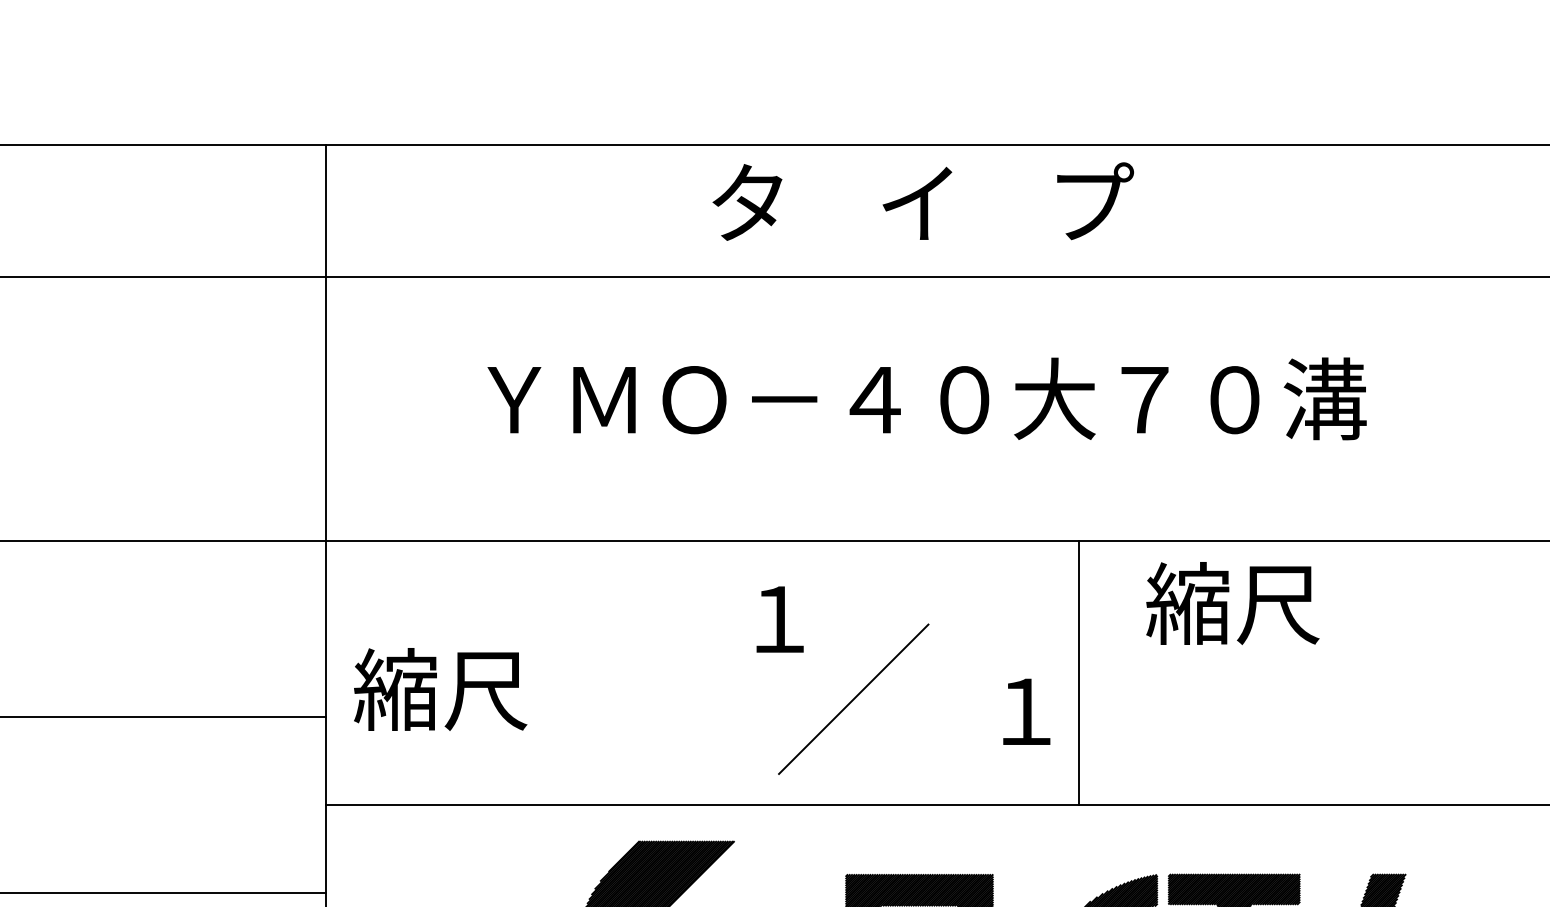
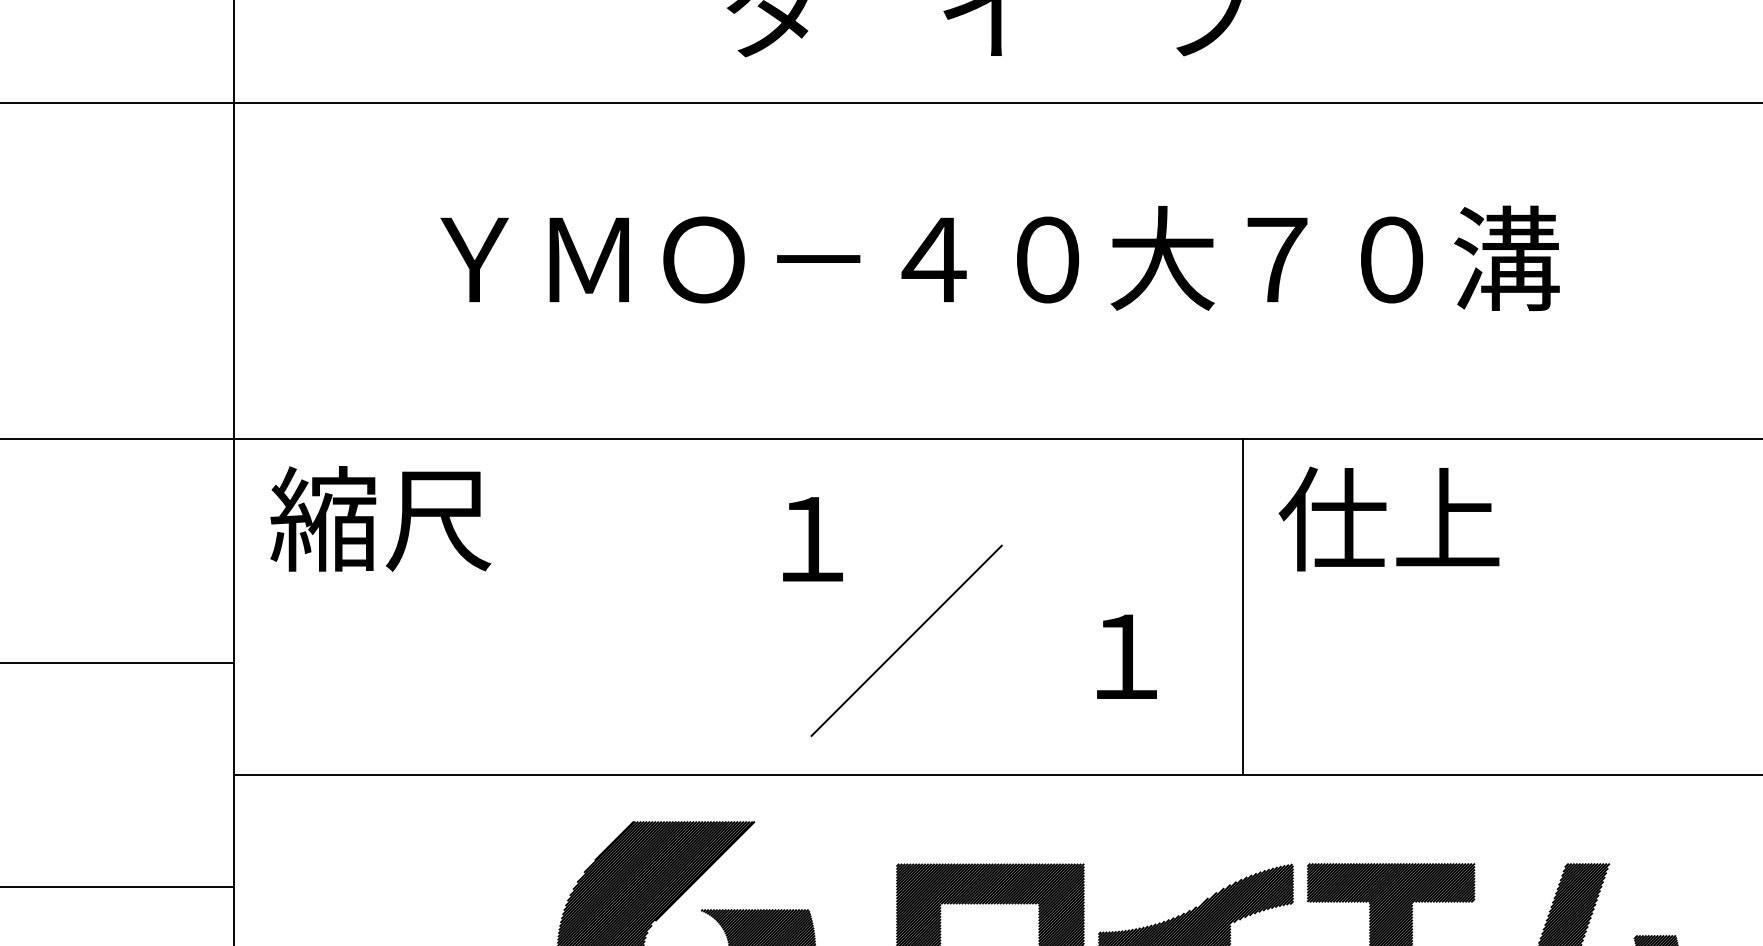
text: (1232, 603) -> (1388, 518), 縮尺 -> 仕上
line: (1078, 672) -> (1242, 606), moved
text: (440, 689) -> (380, 518), moved

